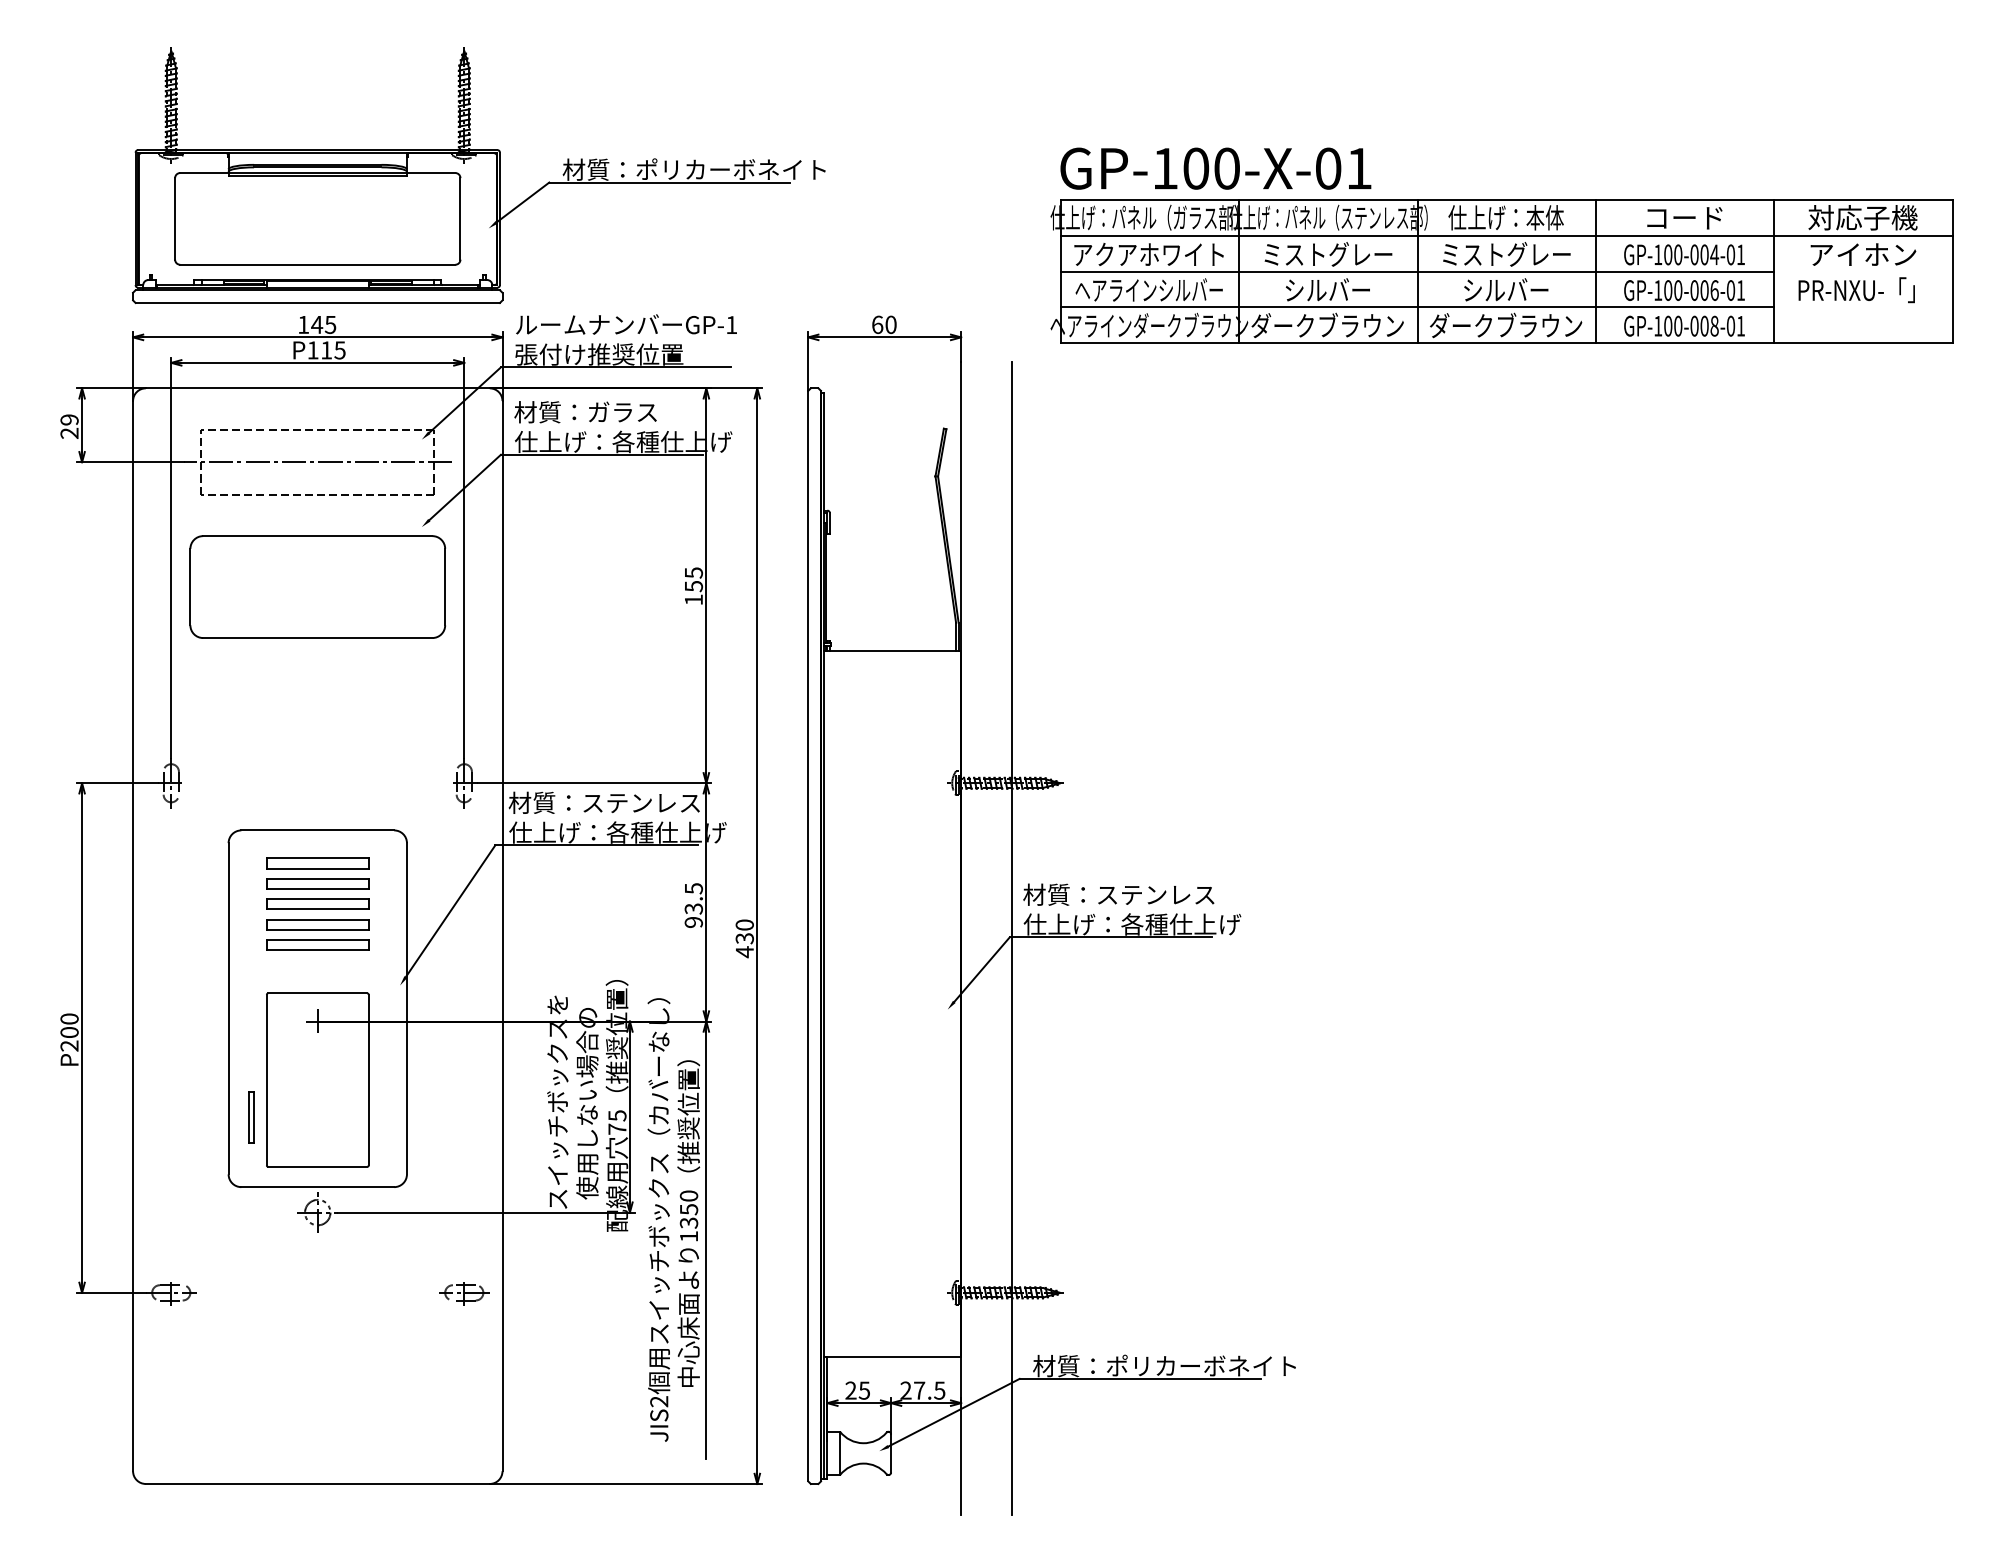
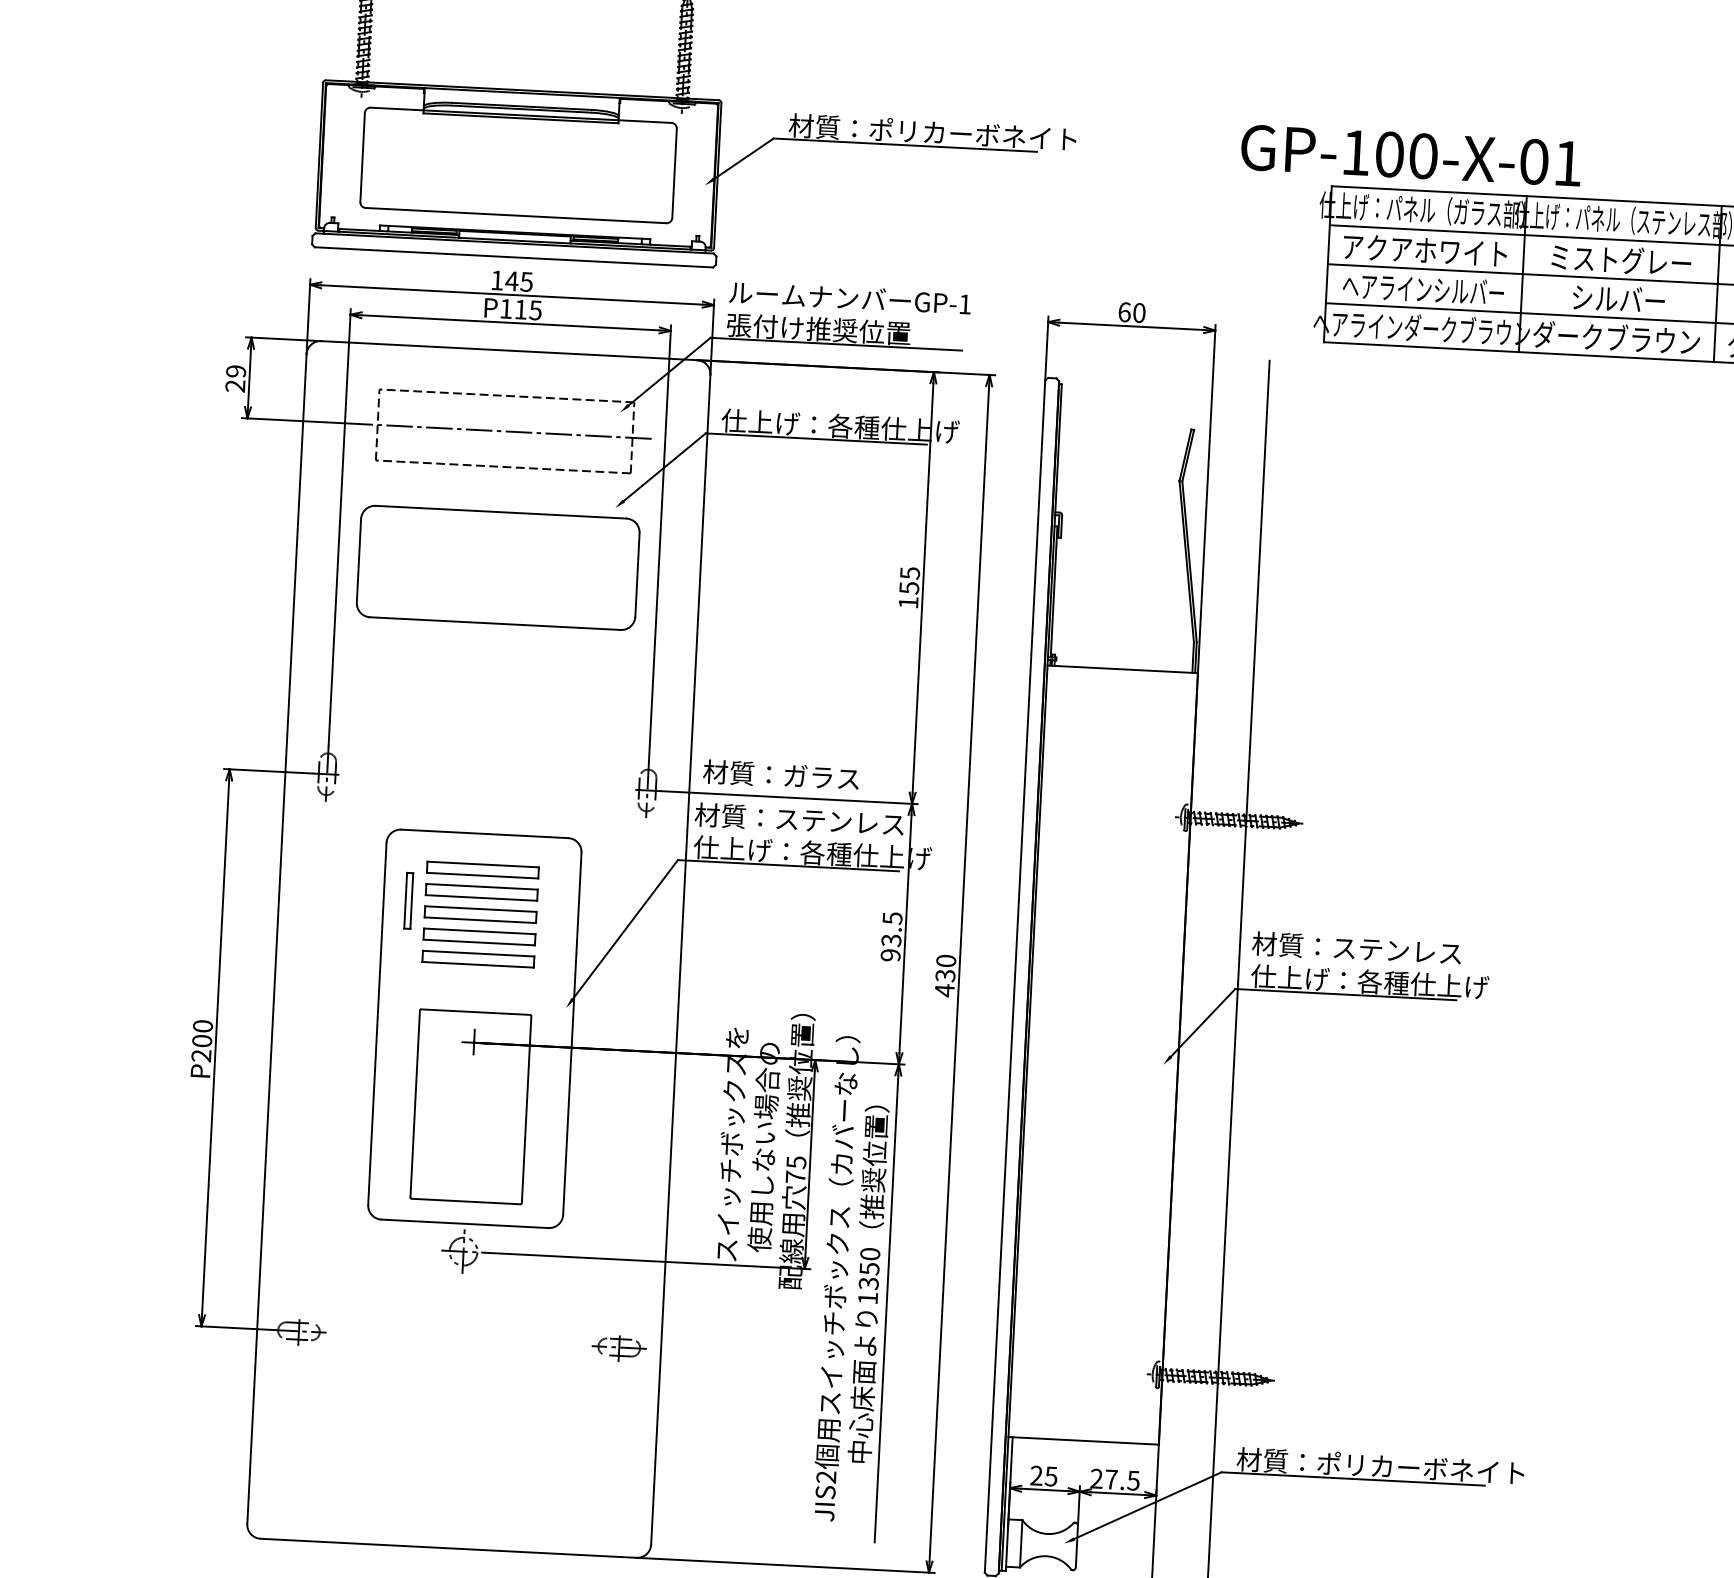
text: (1215, 168) -> (1410, 155), moved
text: (585, 412) -> (781, 775), moved
part: (251, 1117) -> (408, 901), moved

